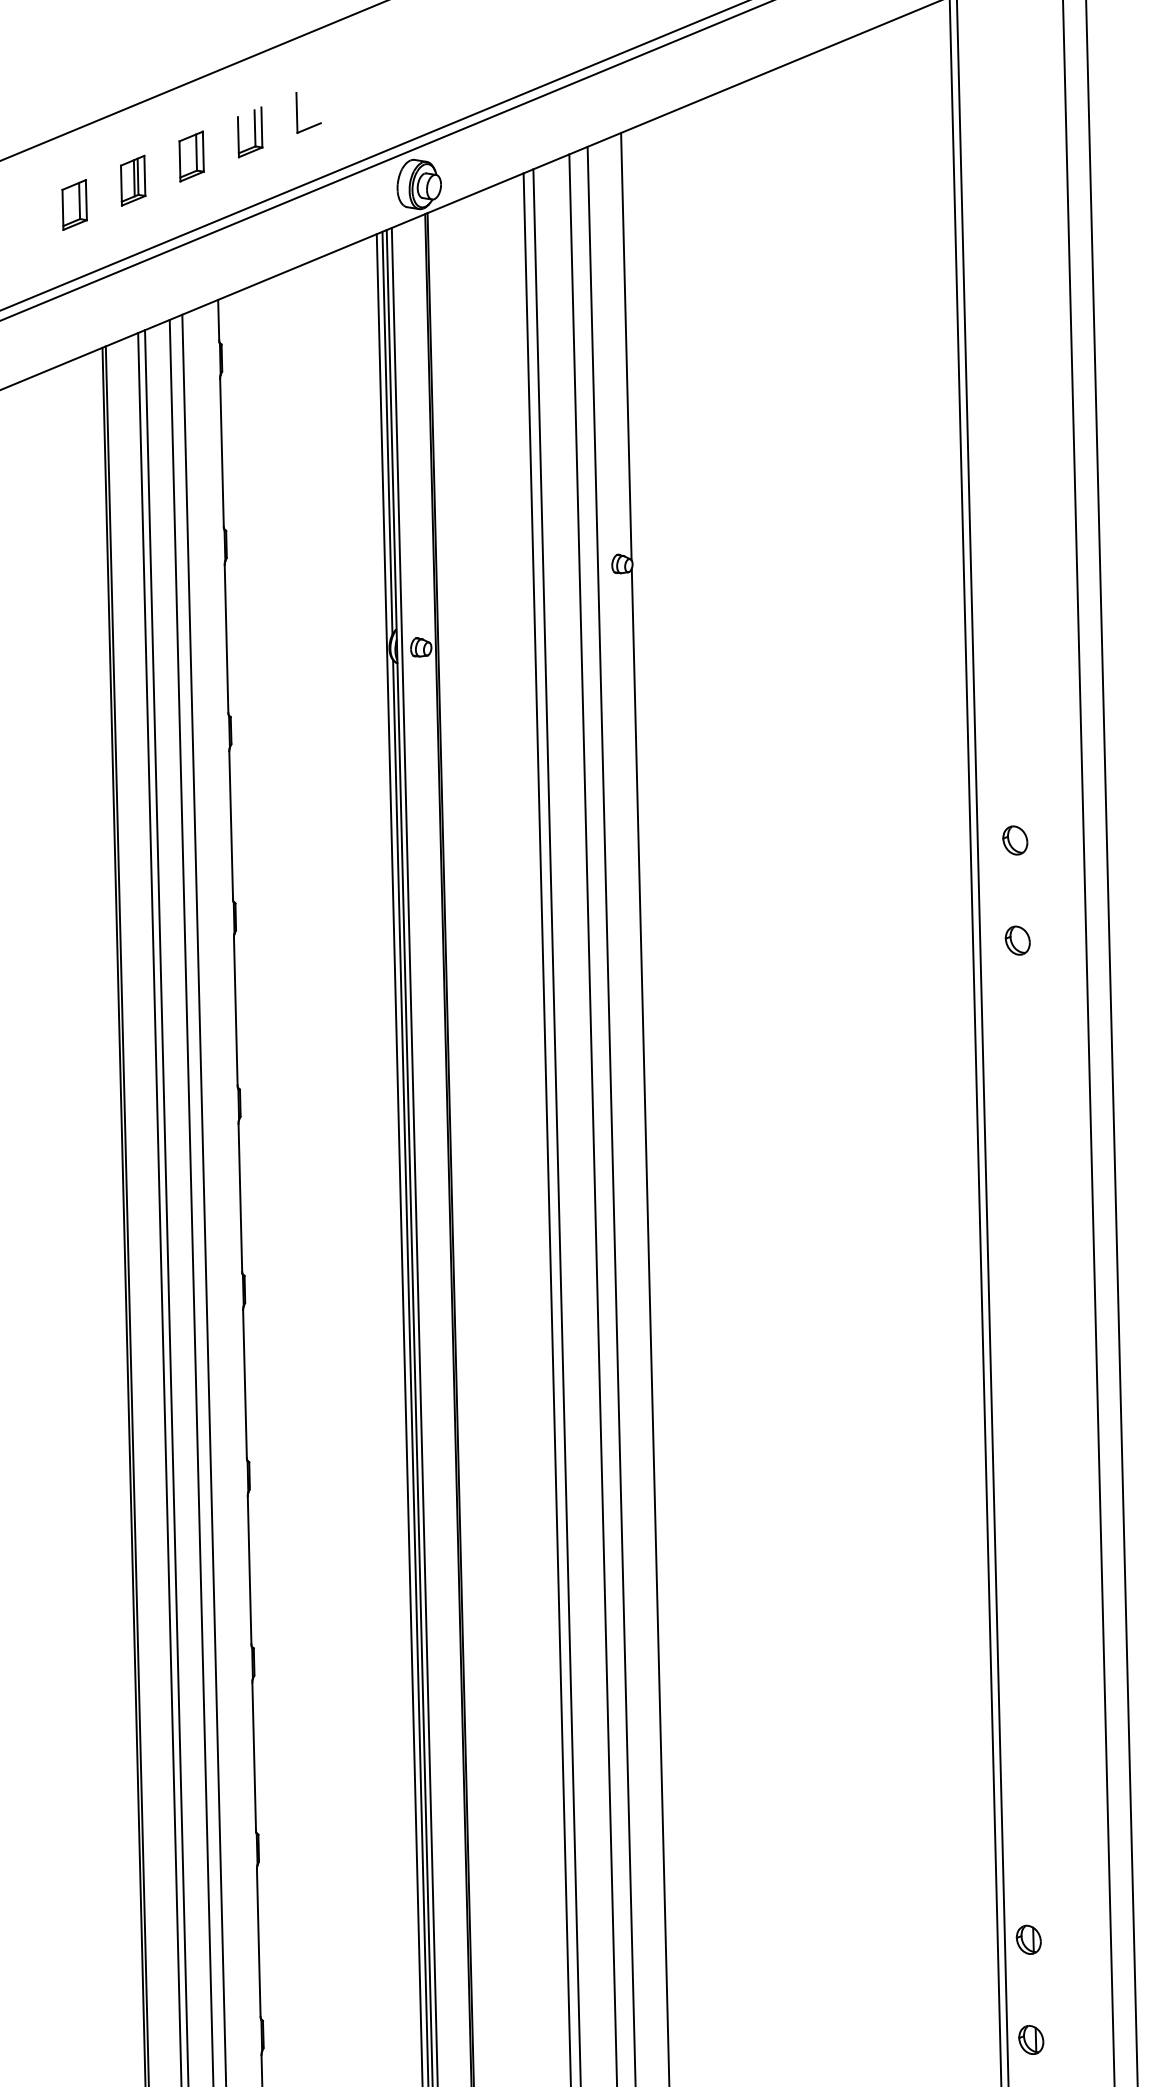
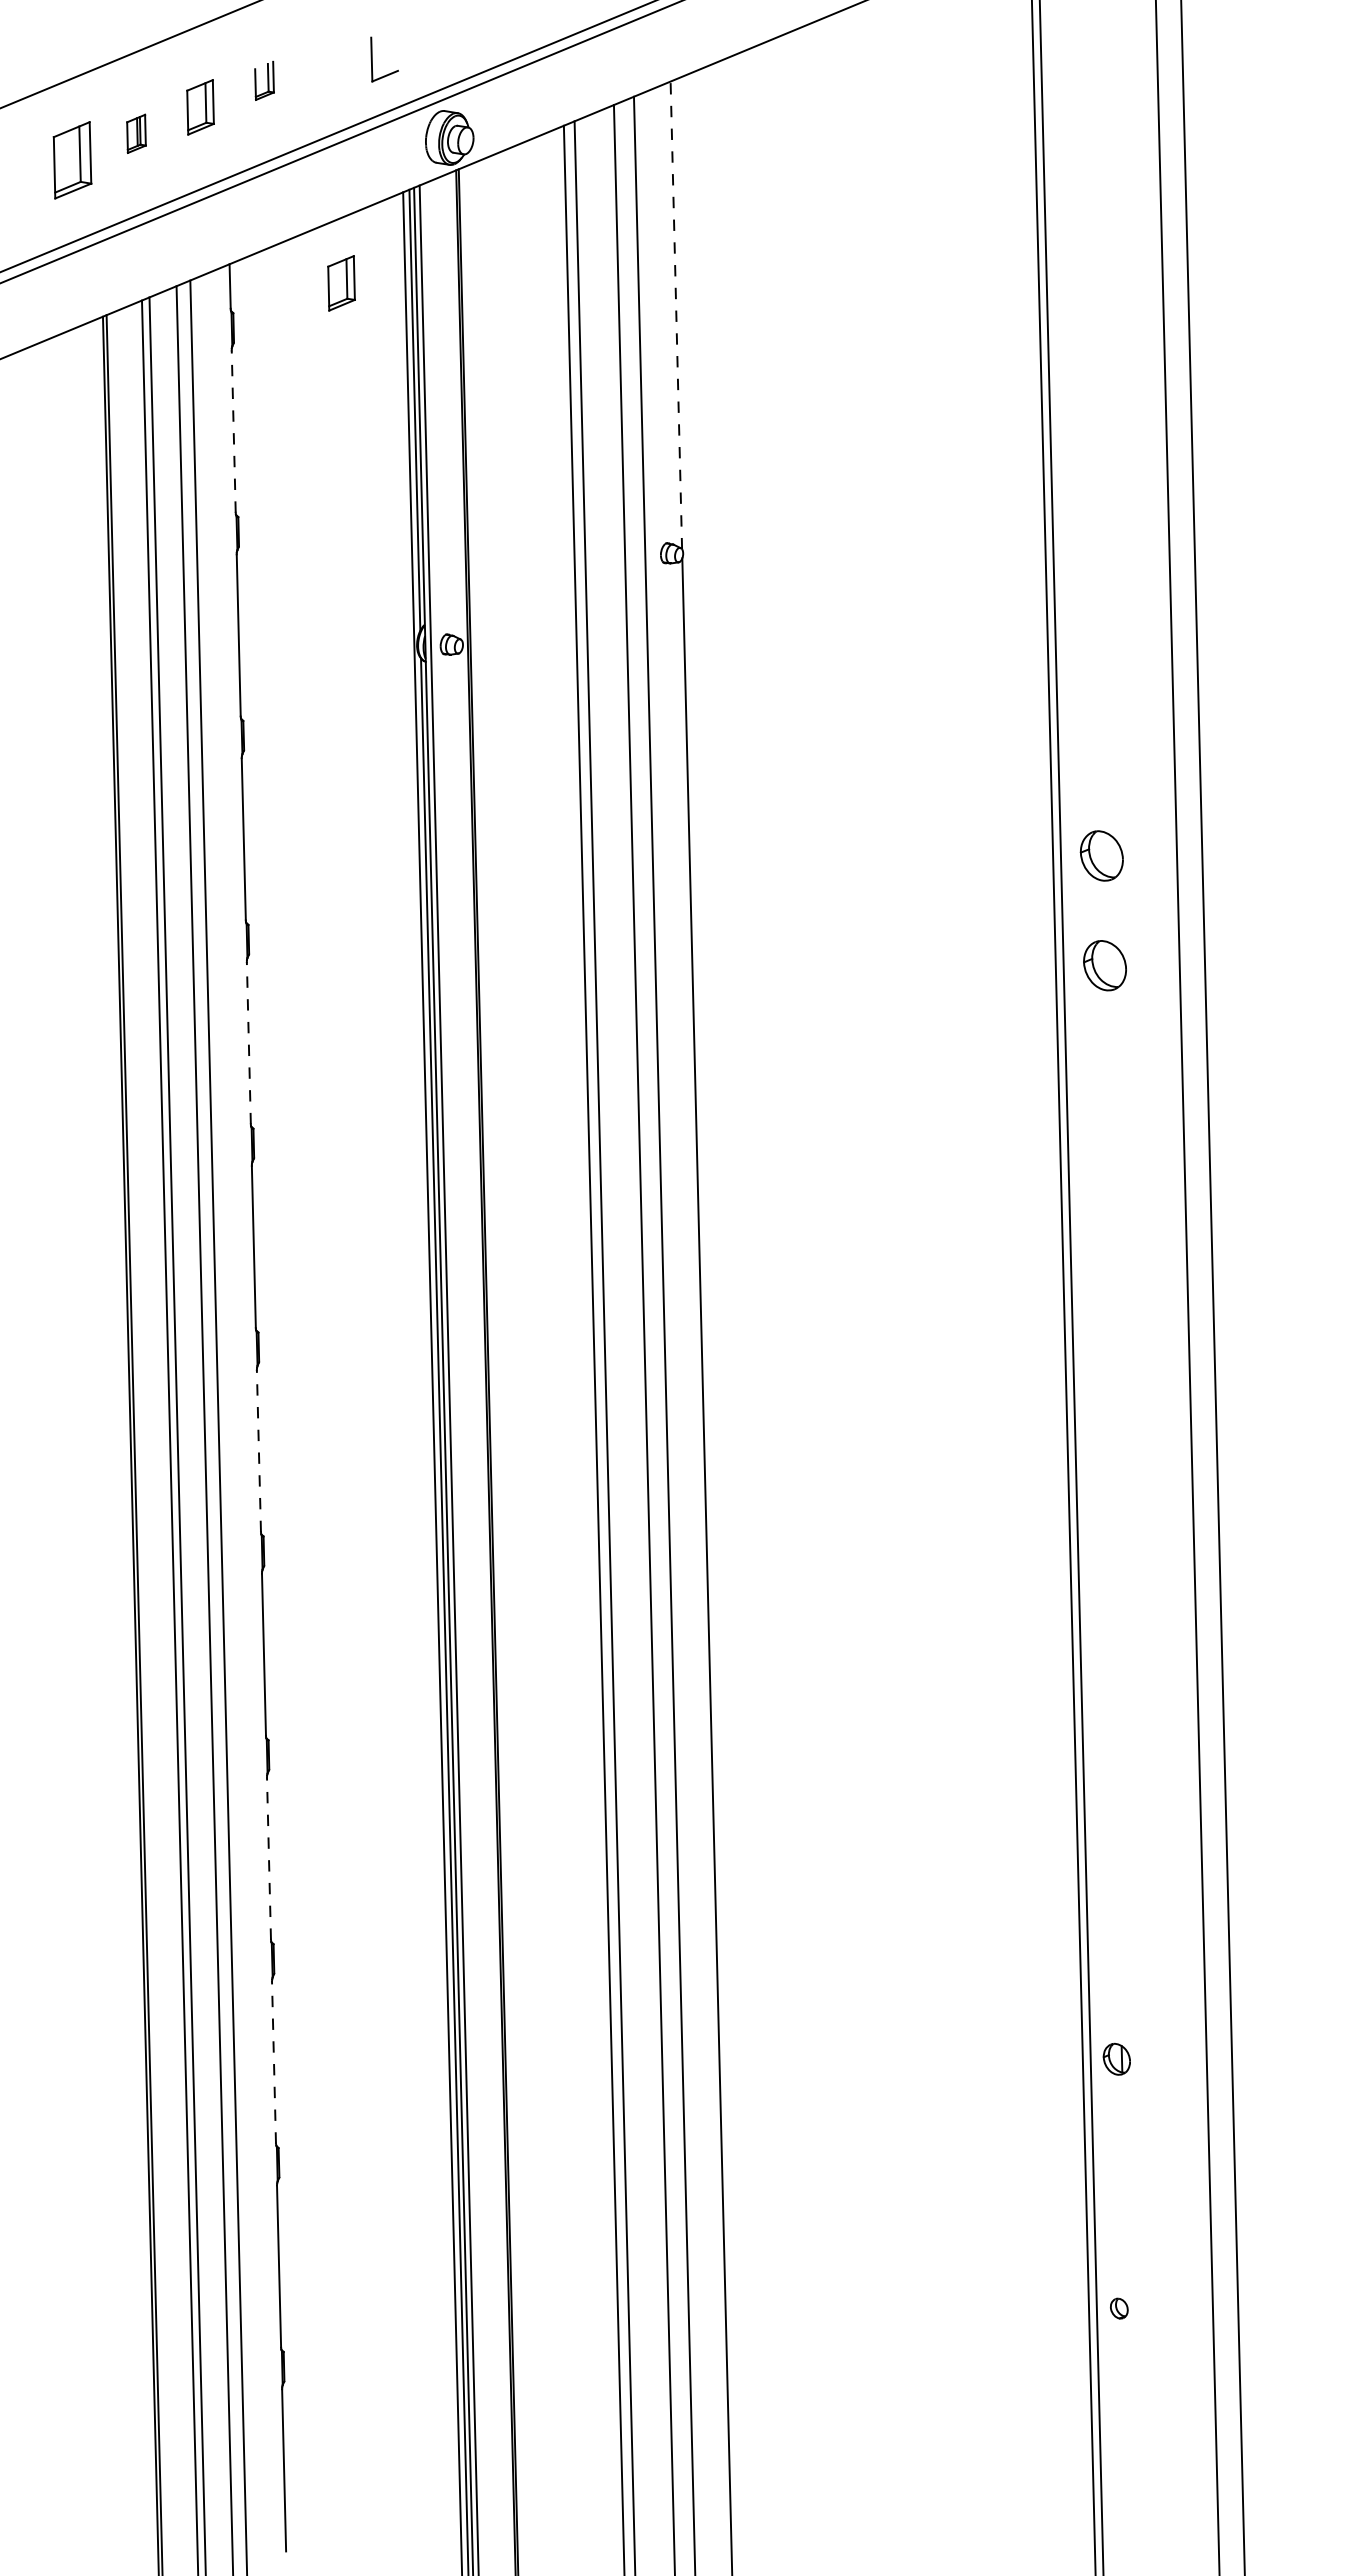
part: (297, 112) -> (372, 59), moved
part: (250, 132) -> (264, 80), size x0.7
part: (133, 180) -> (136, 133), size x0.7
part: (74, 205) -> (72, 160), size x1.4
part: (320, 317) -> (341, 283), added
line: (626, 345) -> (676, 314), solid -> dashed
line: (221, 452) -> (233, 431), solid -> dashed
part: (1015, 840) -> (1102, 855), size x1.6
part: (1017, 940) -> (1104, 965), size x1.6
line: (235, 1010) -> (248, 1042), solid -> dashed
line: (244, 1383) -> (258, 1450), solid -> dashed
line: (253, 1756) -> (268, 1858), solid -> dashed
line: (258, 1942) -> (273, 2062), solid -> dashed
part: (1031, 2039) -> (1119, 2168), removed

